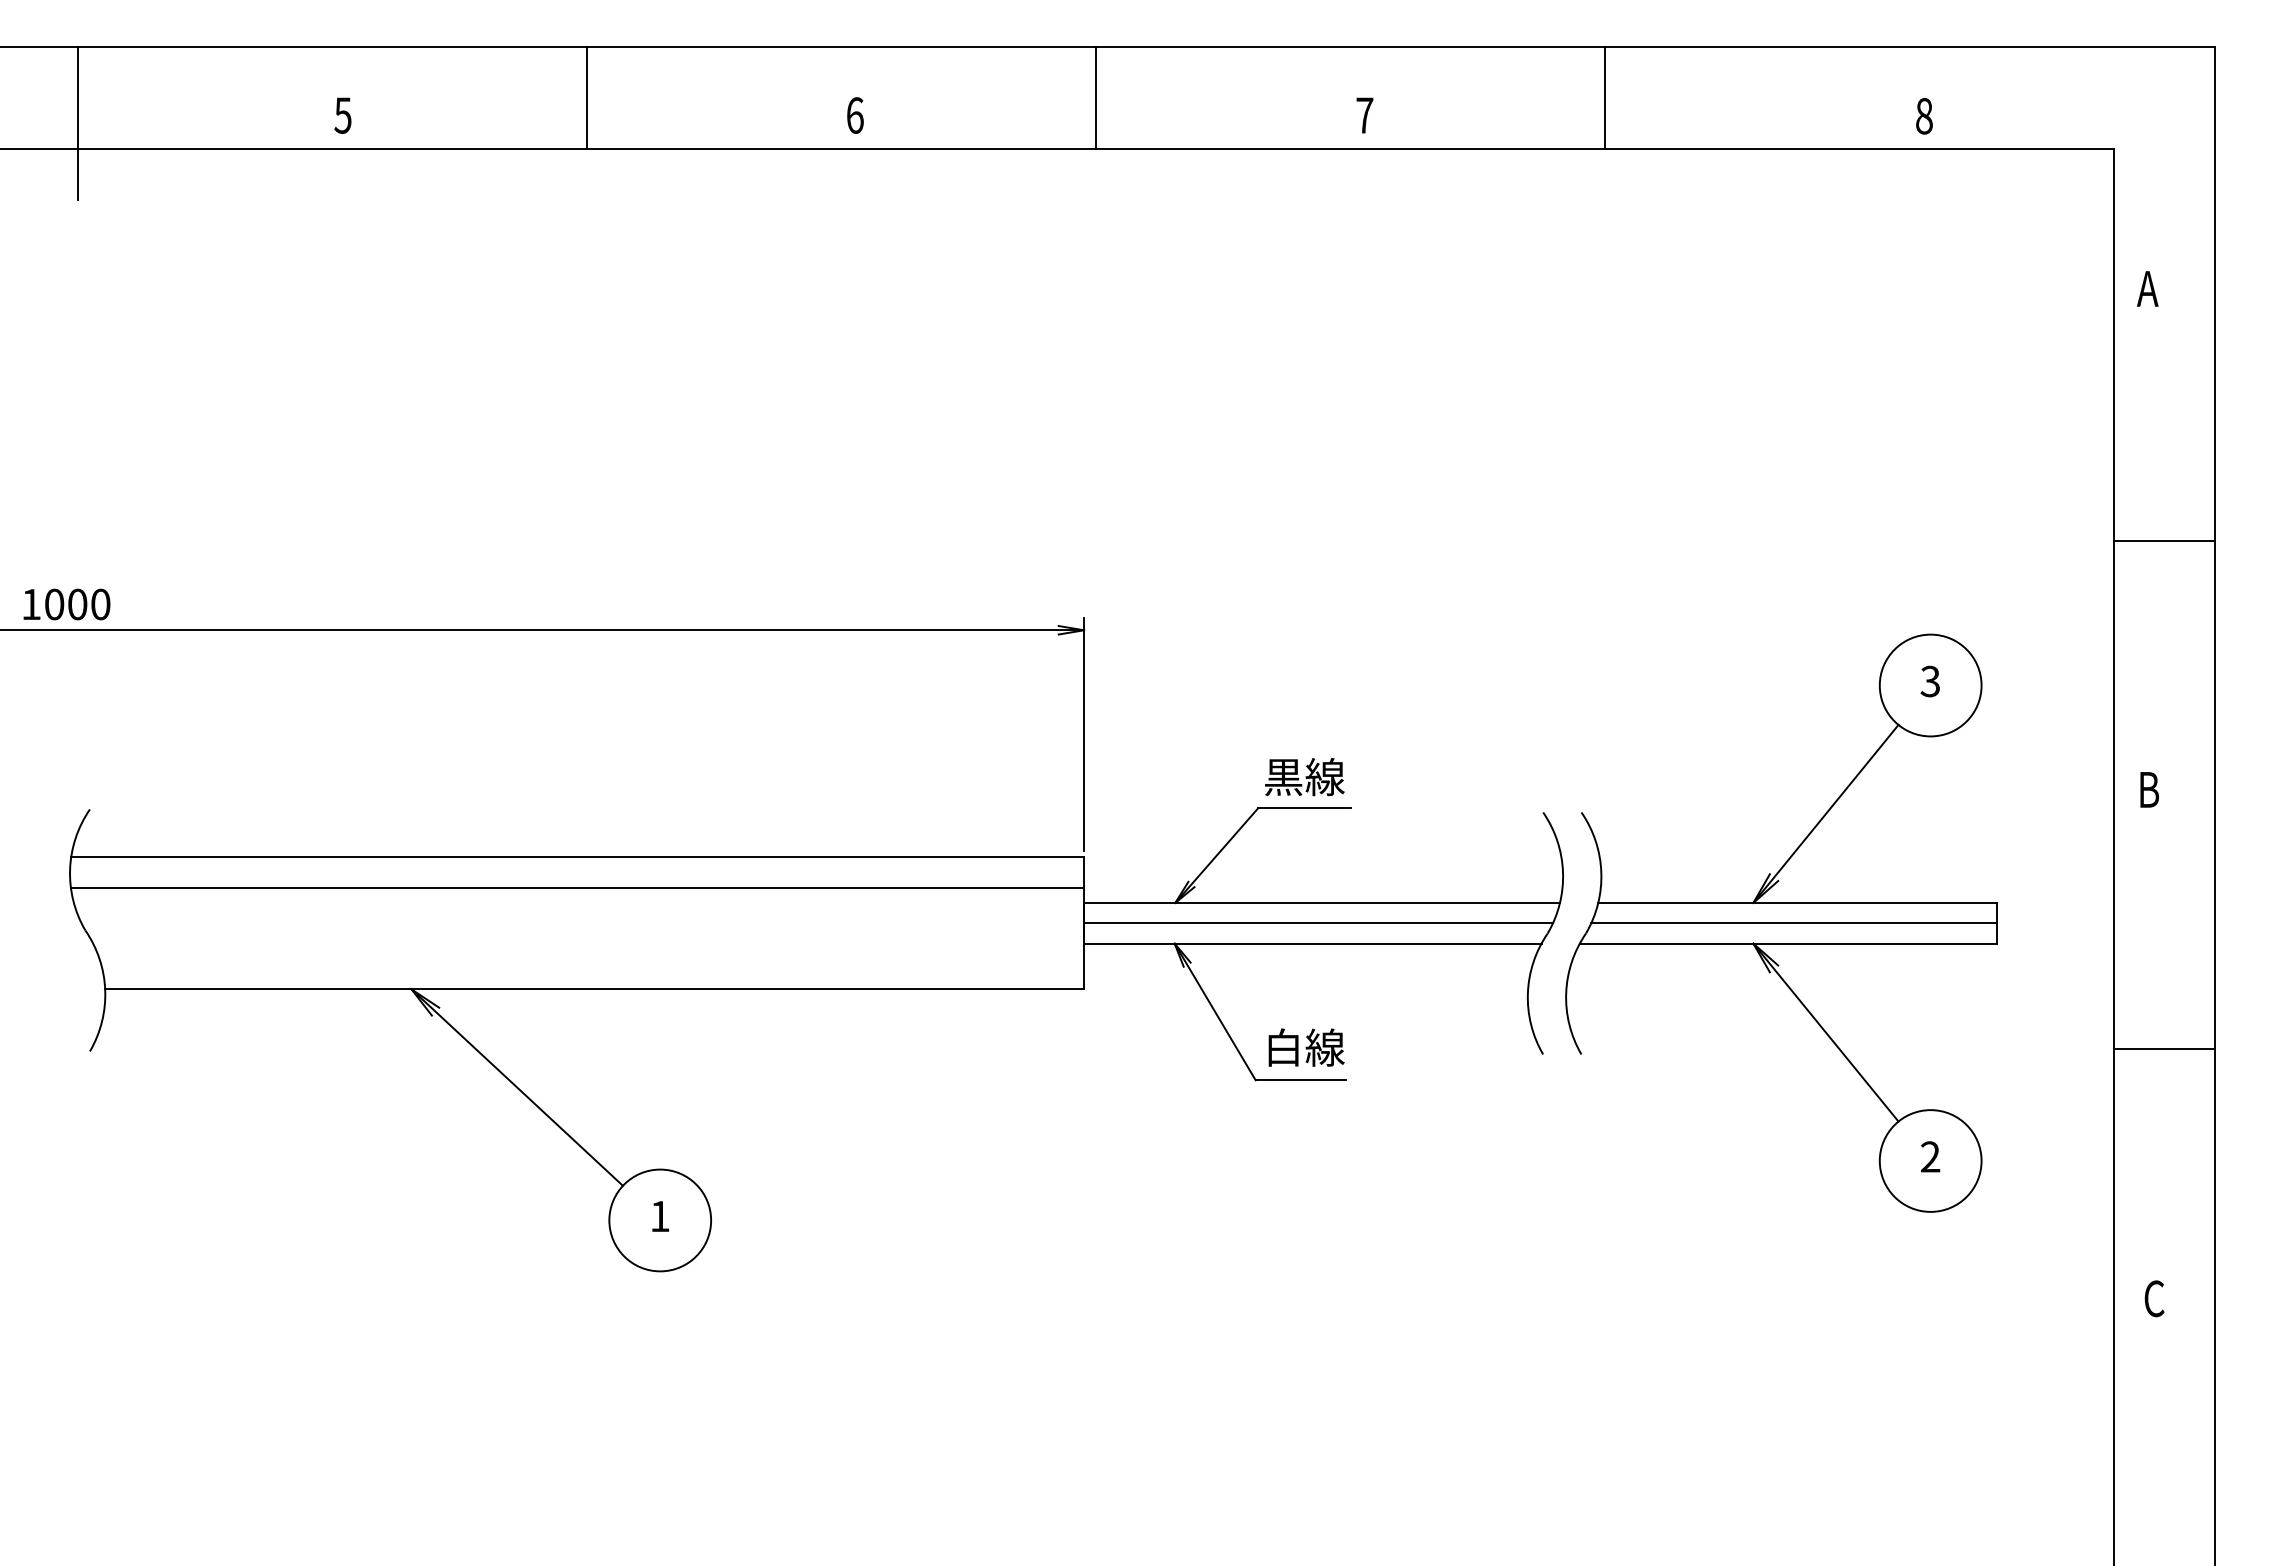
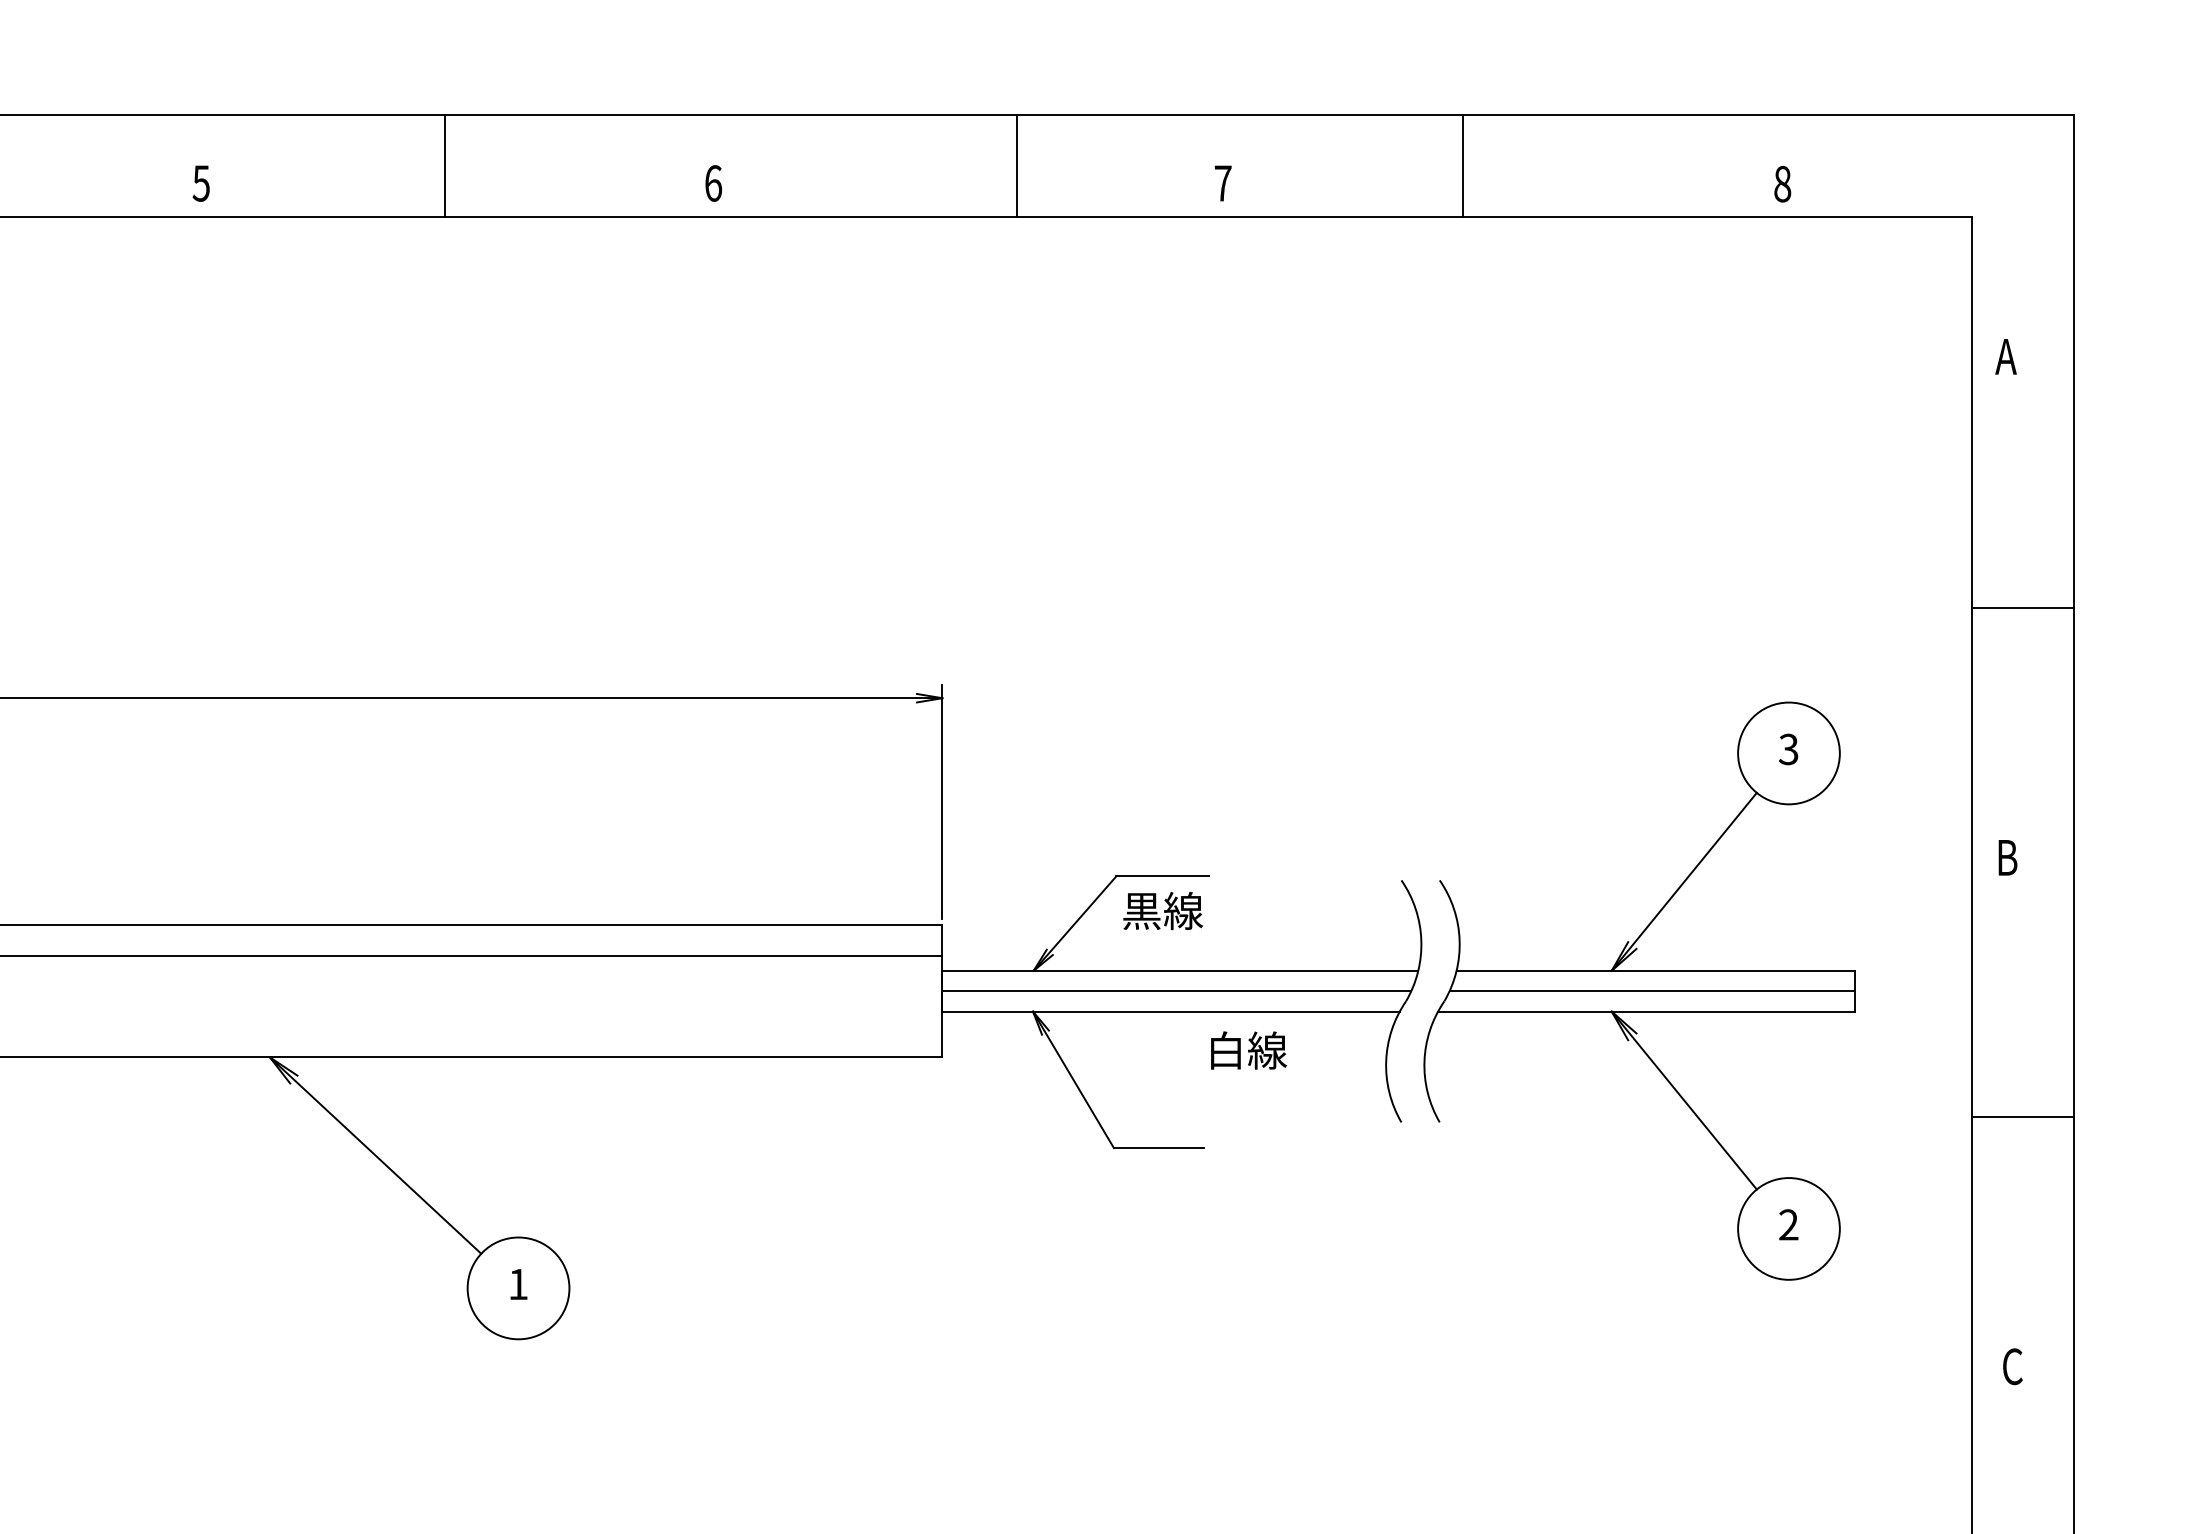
line: (1095, 97) -> (1016, 165), moved
text: (1304, 777) -> (1162, 911), moved
text: (1306, 1047) -> (1248, 1050), moved

